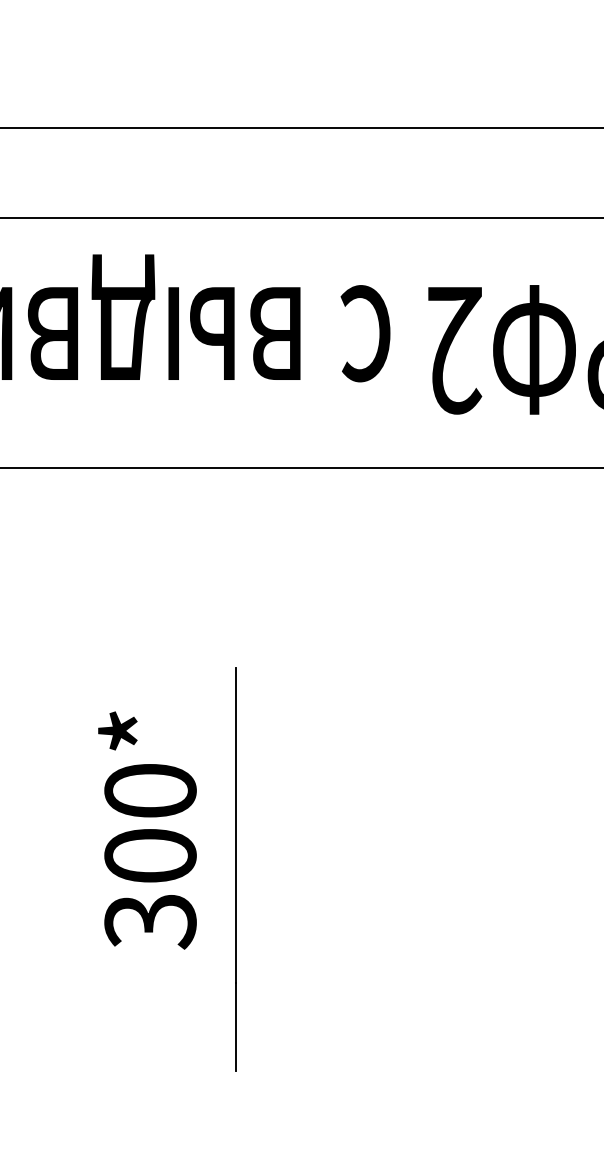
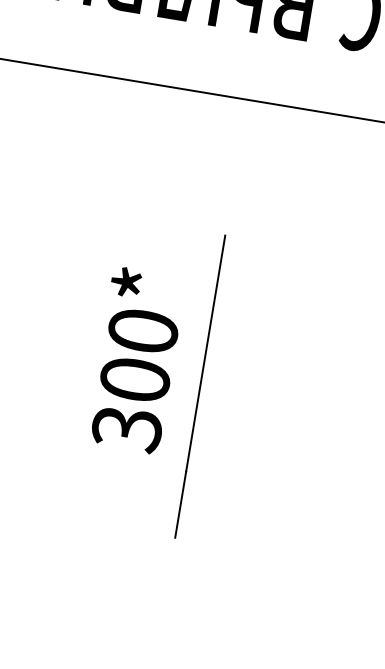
line: (235, 869) -> (199, 386), moved

